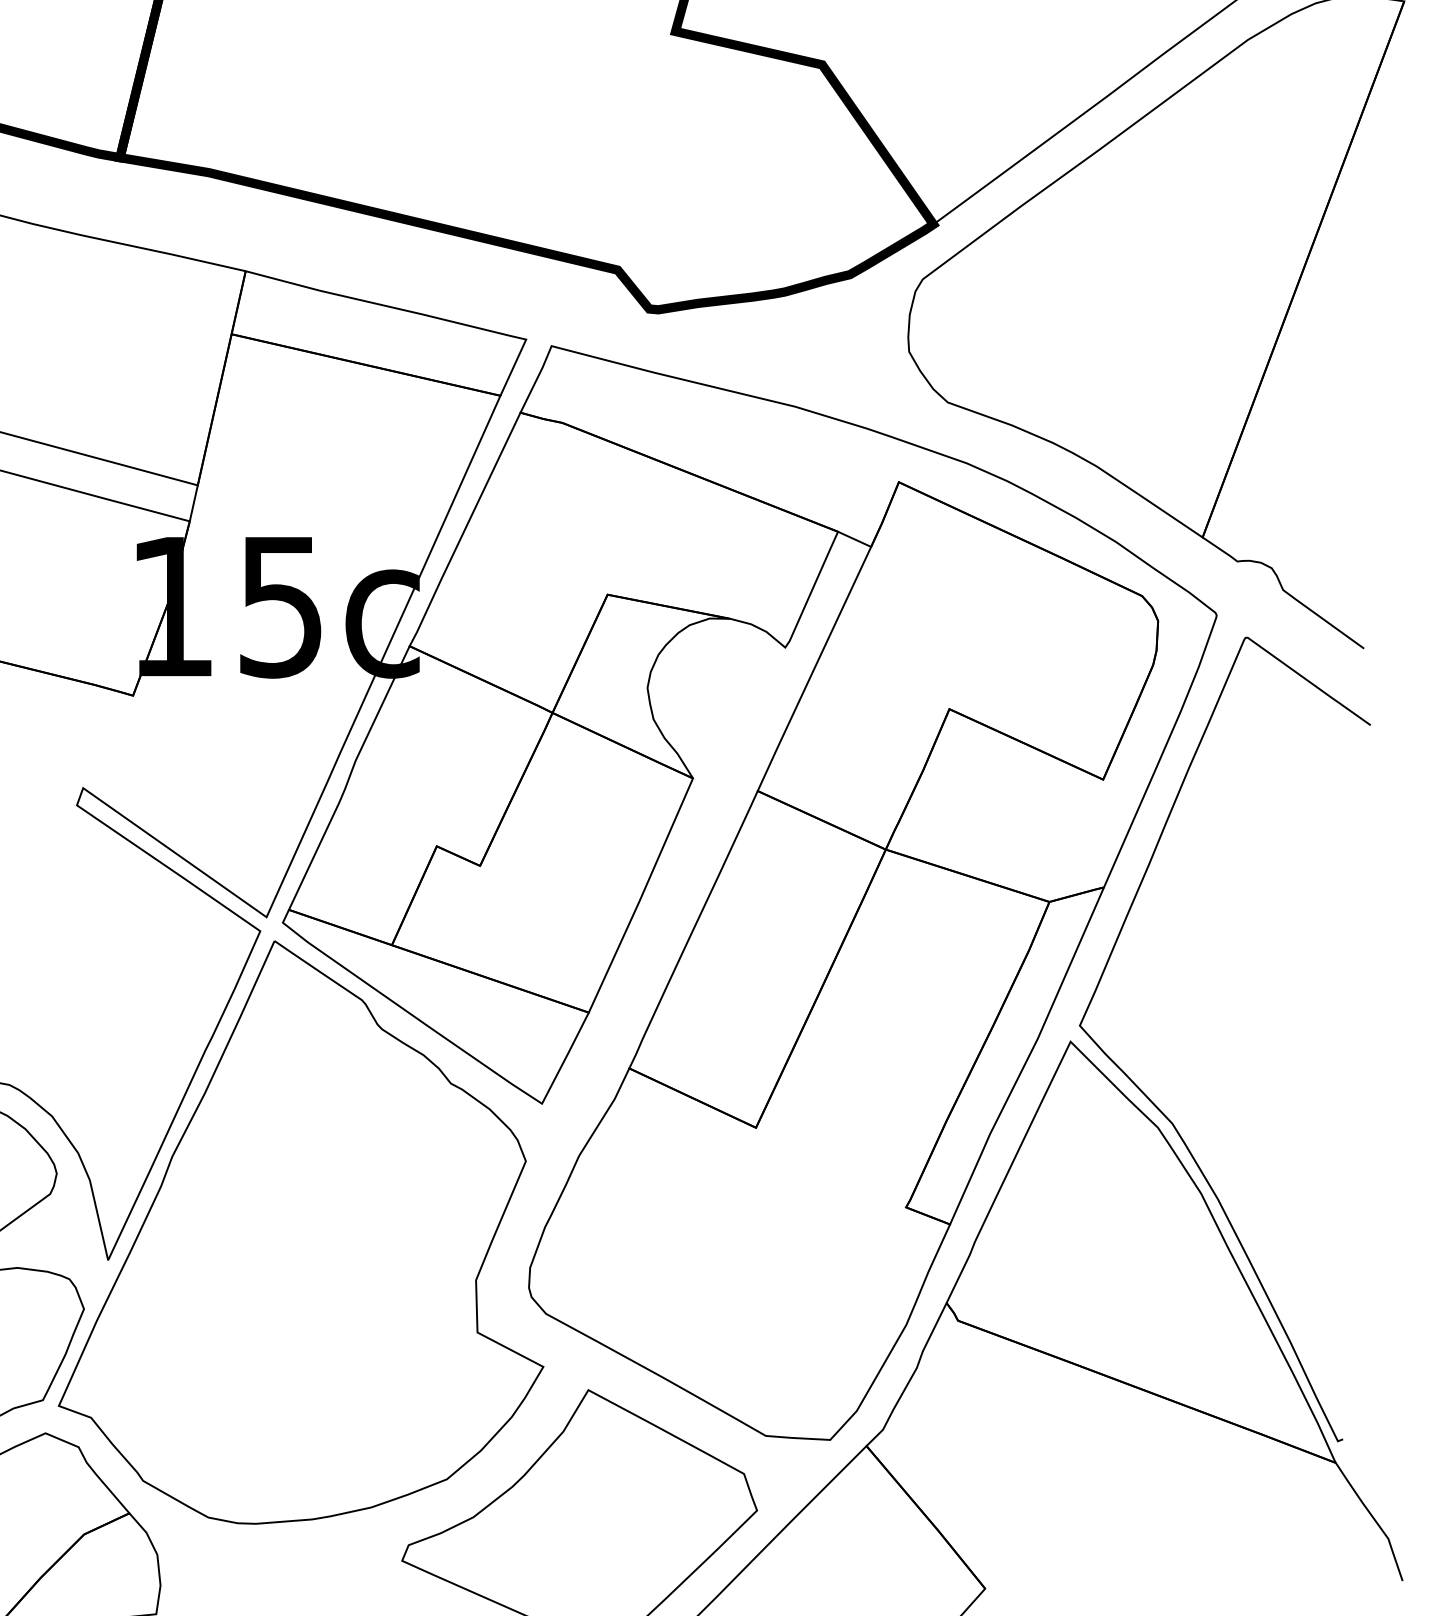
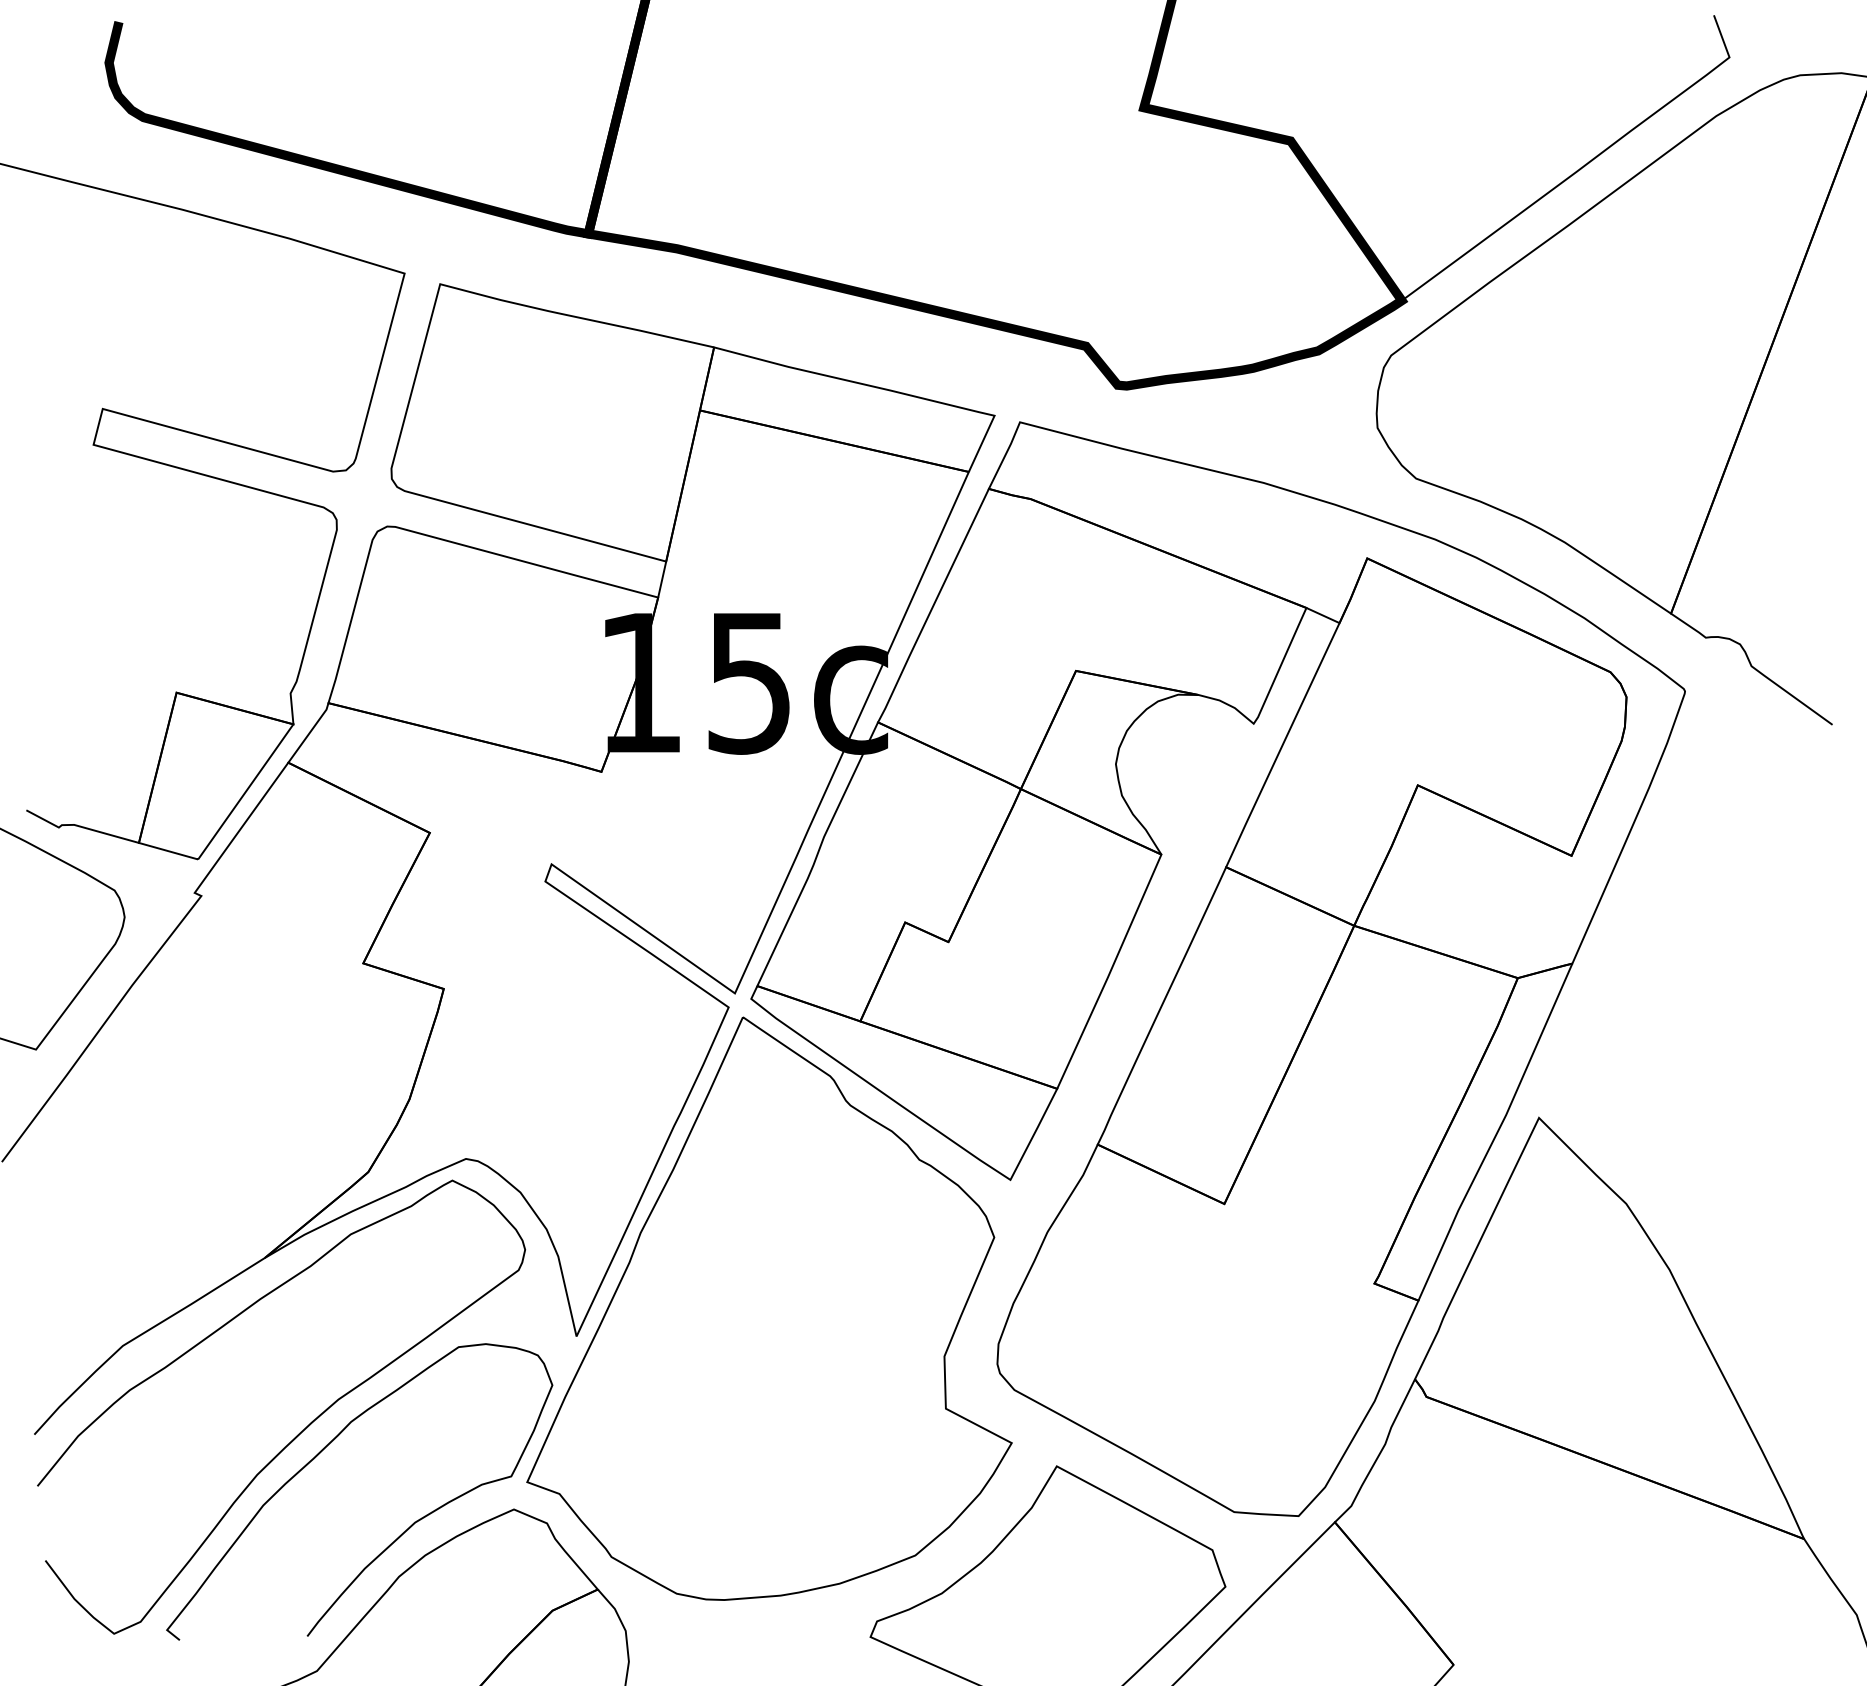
curve: (1150, 1098) -> (1618, 1174), removed

